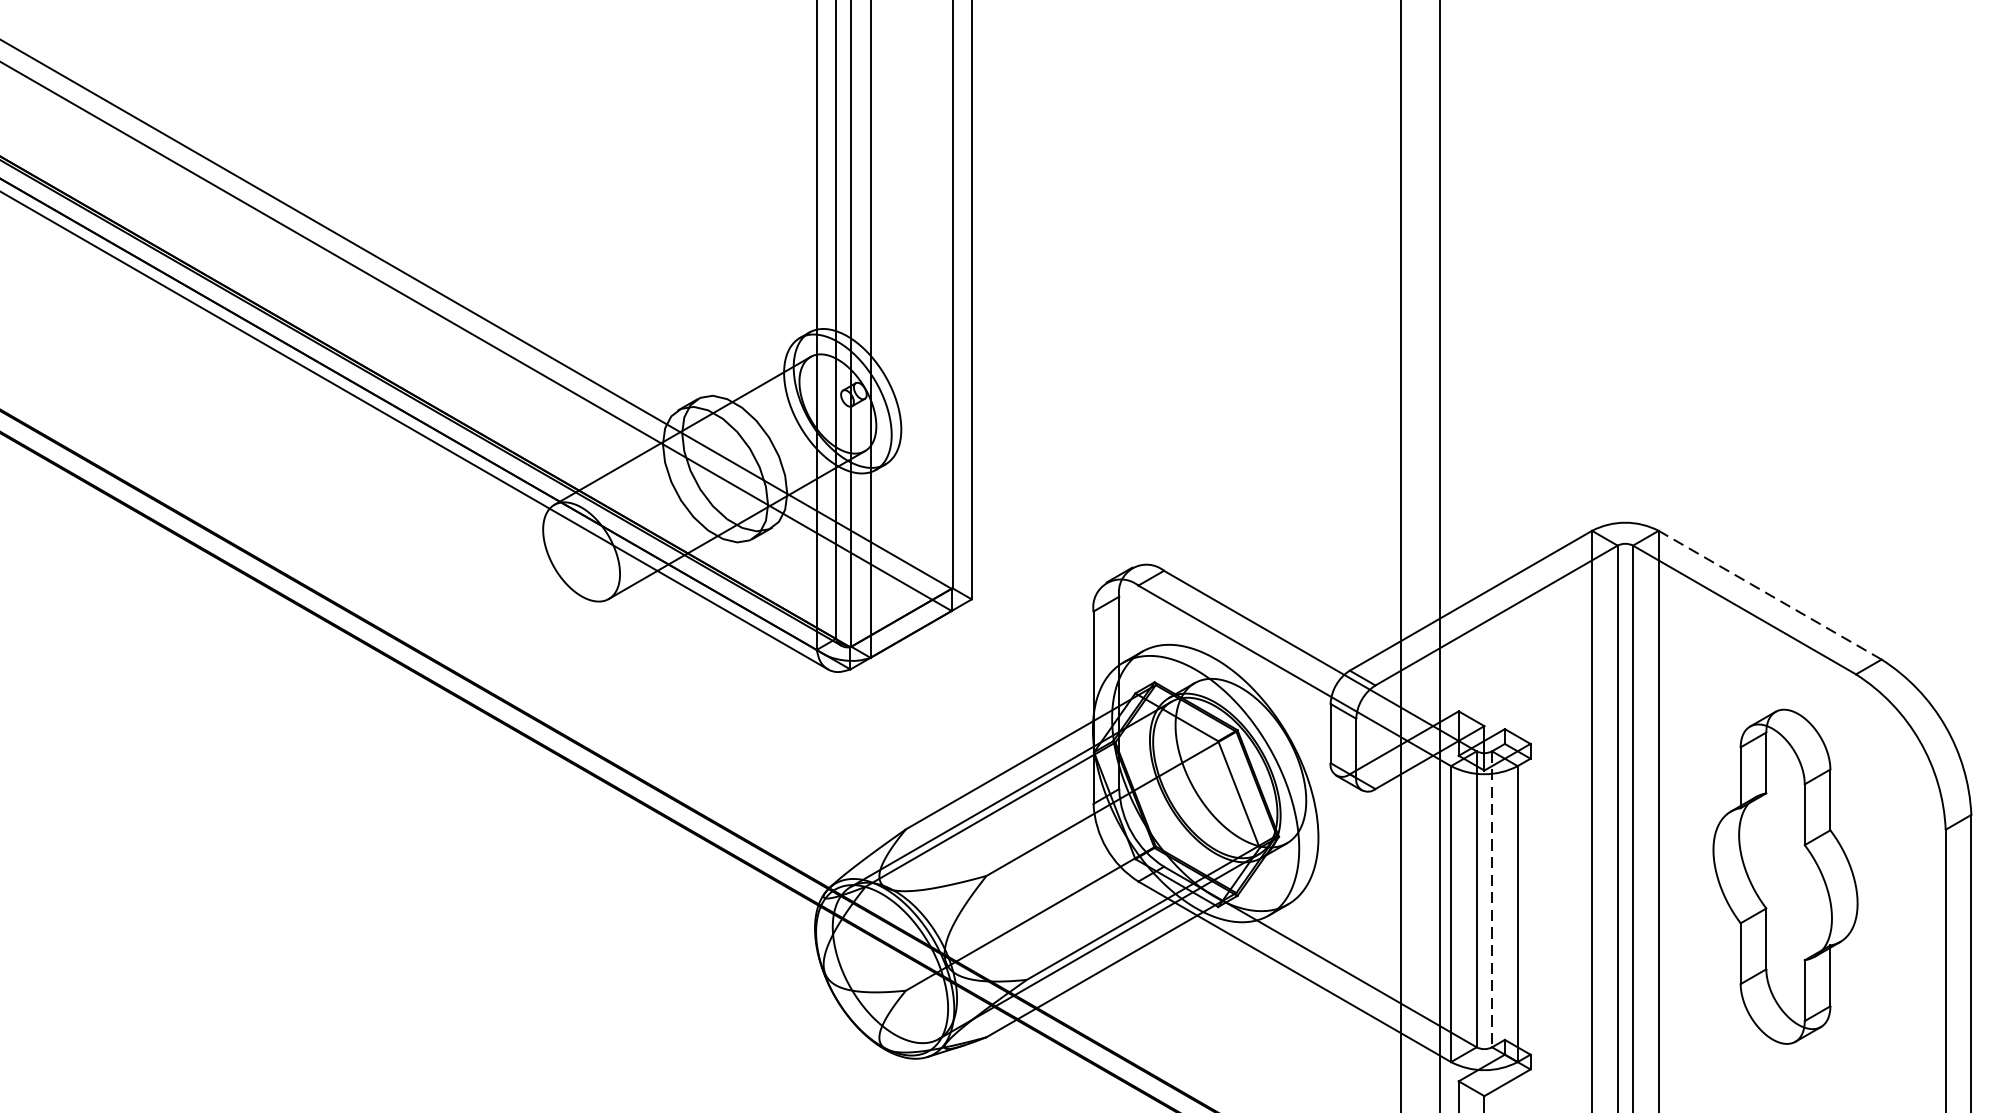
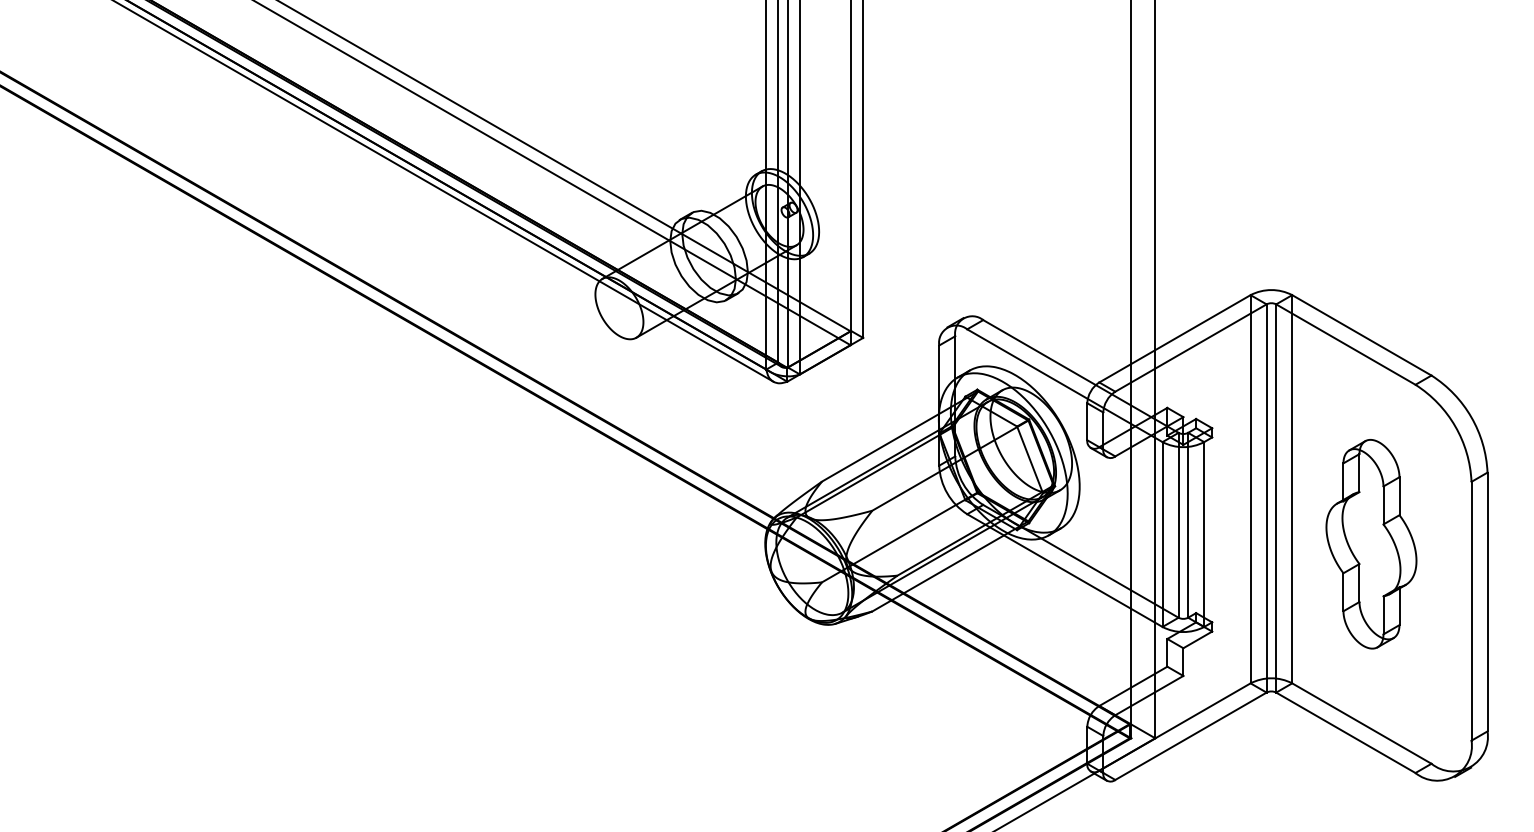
line: (1769, 595) -> (1361, 335), dashed -> solid
part: (1785, 877) -> (1371, 544), moved
line: (1492, 899) -> (1188, 525), dashed -> solid

